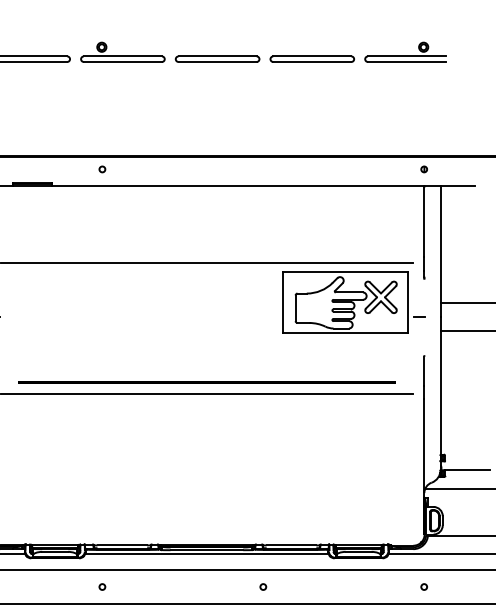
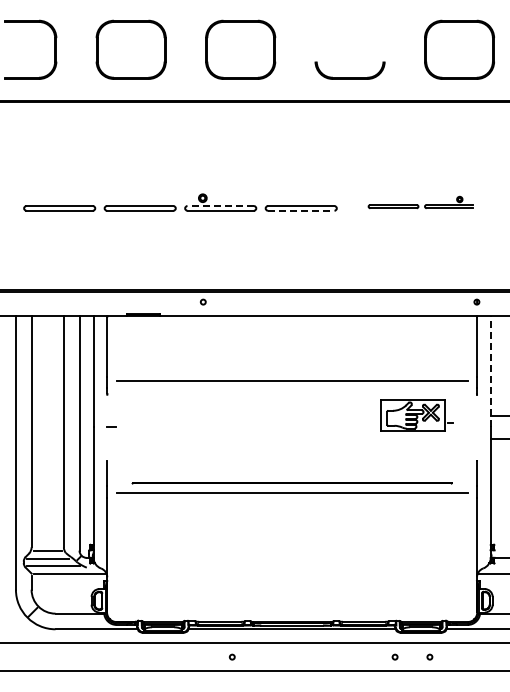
part: (357, 52) -> (420, 202), size x0.7
line: (122, 56) -> (220, 206), solid -> dashed
line: (217, 61) -> (301, 210), solid -> dashed
line: (440, 251) -> (490, 371), solid -> dashed
part: (353, 302) -> (416, 415), size x0.6
circle: (101, 586) -> (231, 656), moved
circle: (262, 586) -> (394, 656), moved
circle: (423, 586) -> (429, 656), moved

